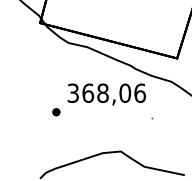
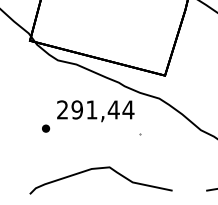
text: (106, 92) -> (95, 109), 368,06 -> 291,44

